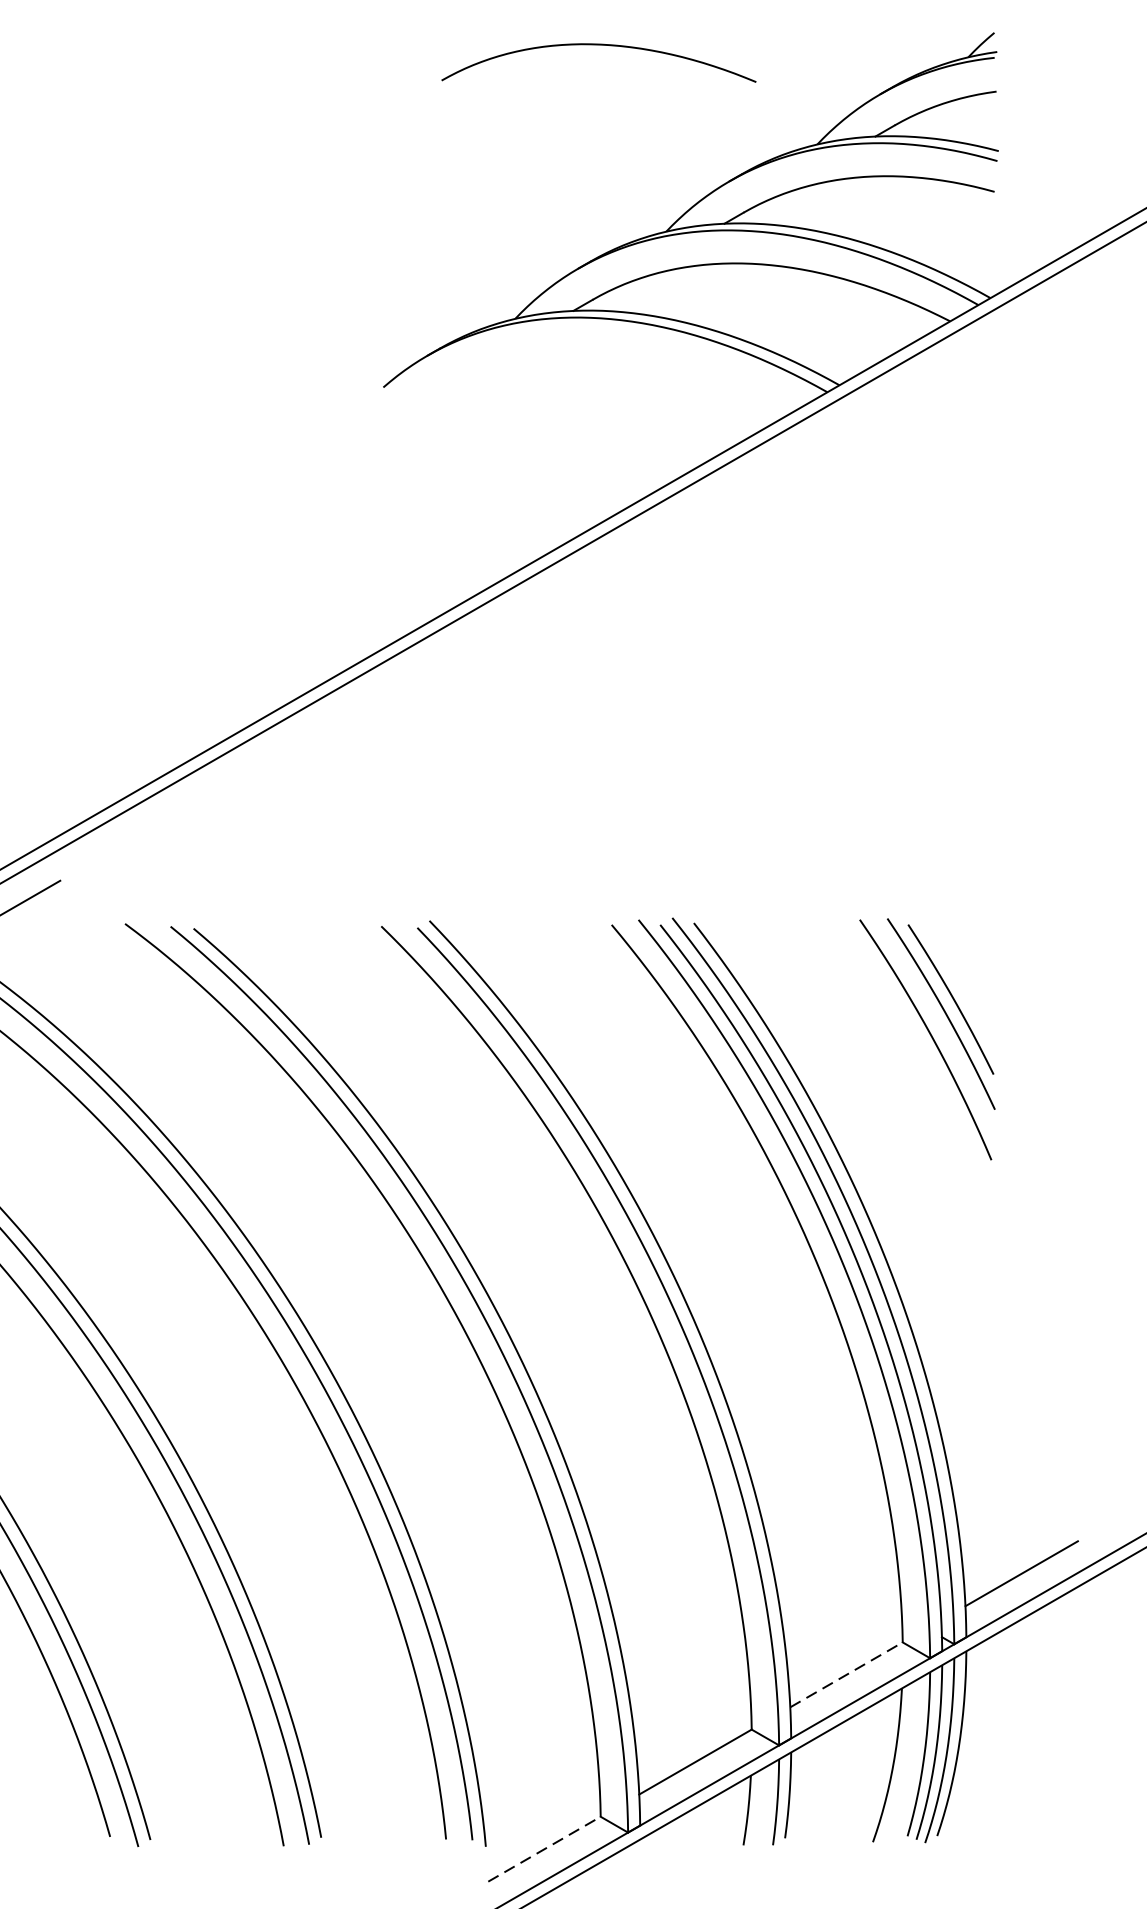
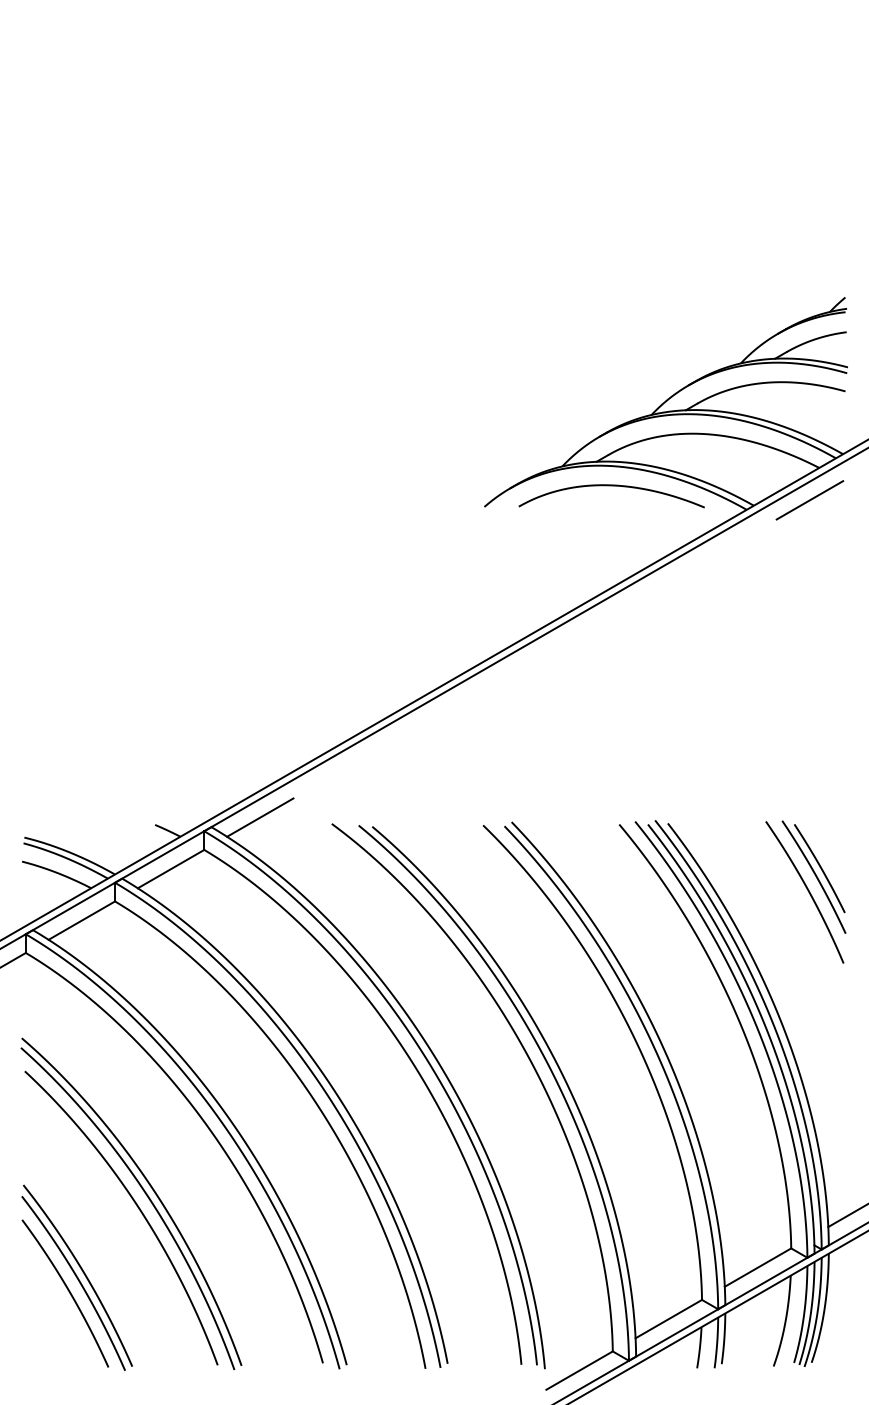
curve: (598, 46) -> (611, 486), moved
line: (933, 376) -> (809, 500), added
line: (847, 1674) -> (758, 1267), dashed -> solid
line: (546, 1849) -> (580, 1370), dashed -> solid

